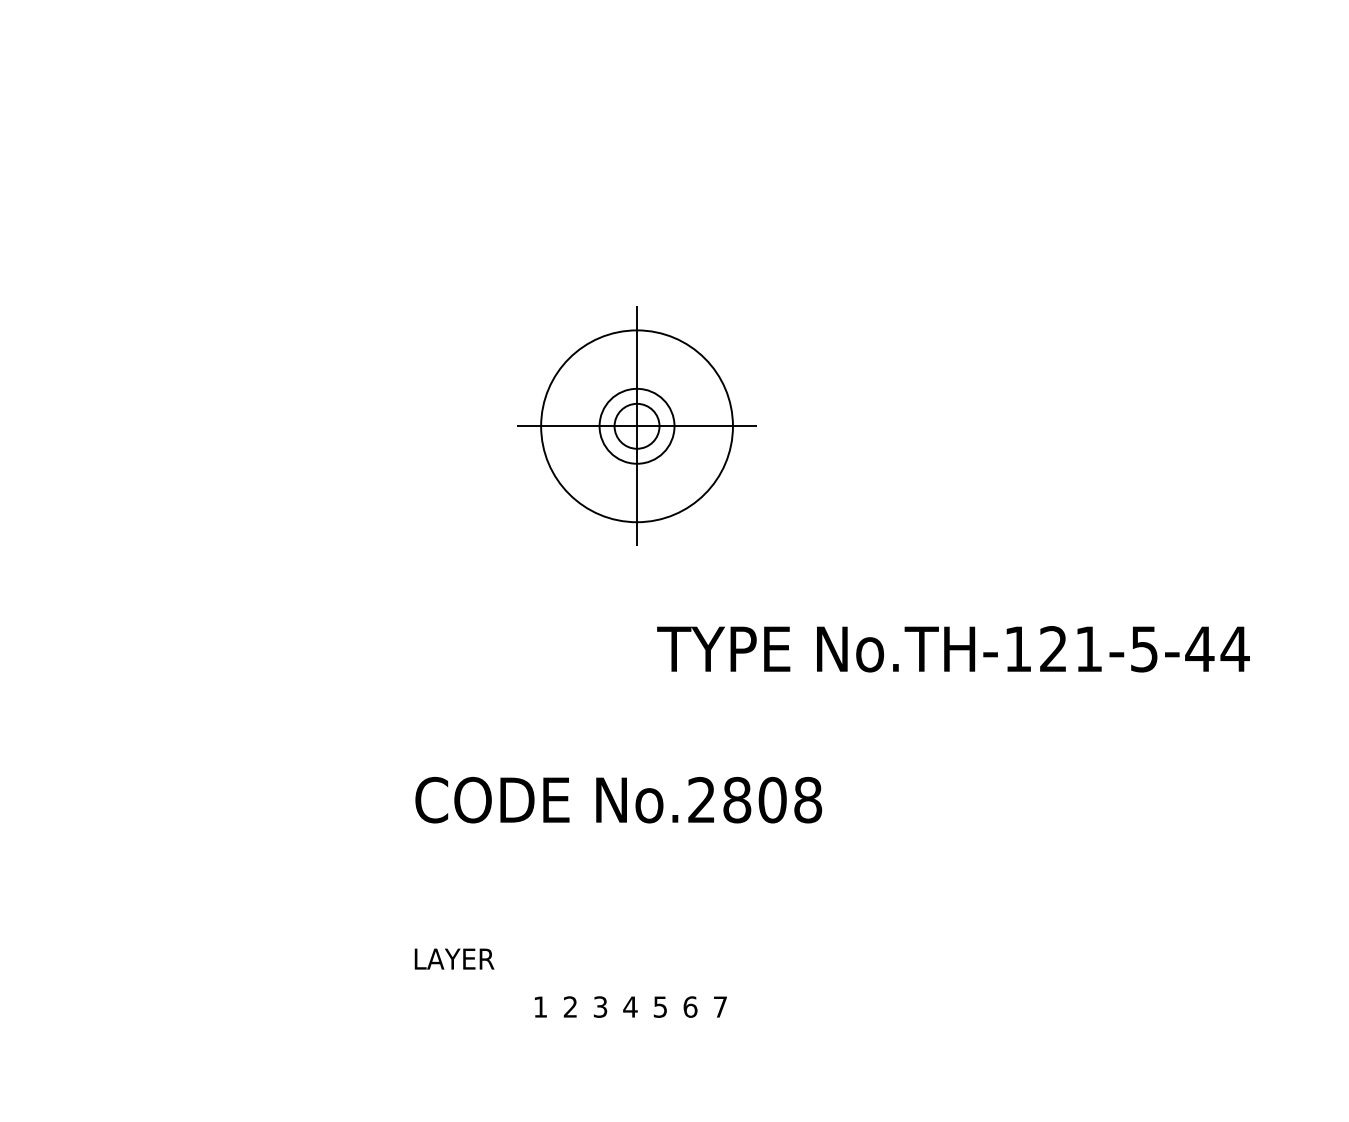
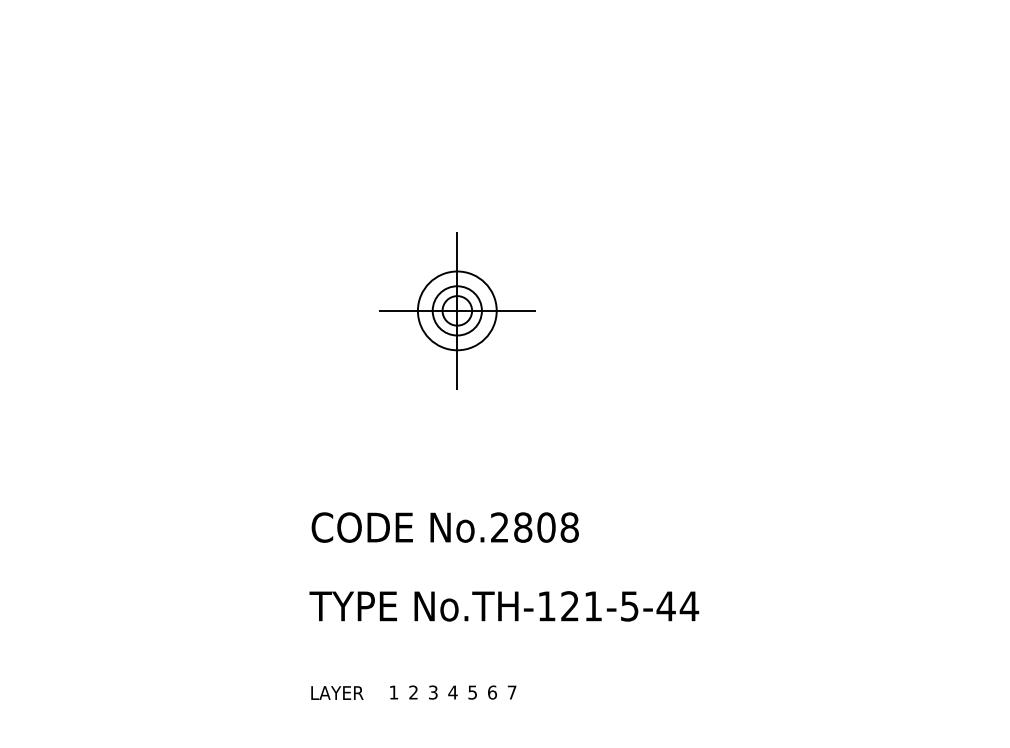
circle: (635, 425) -> (456, 310), size x0.62
text: (953, 649) -> (504, 606), moved
text: (617, 800) -> (444, 527), moved
text: (454, 958) -> (337, 692), moved

